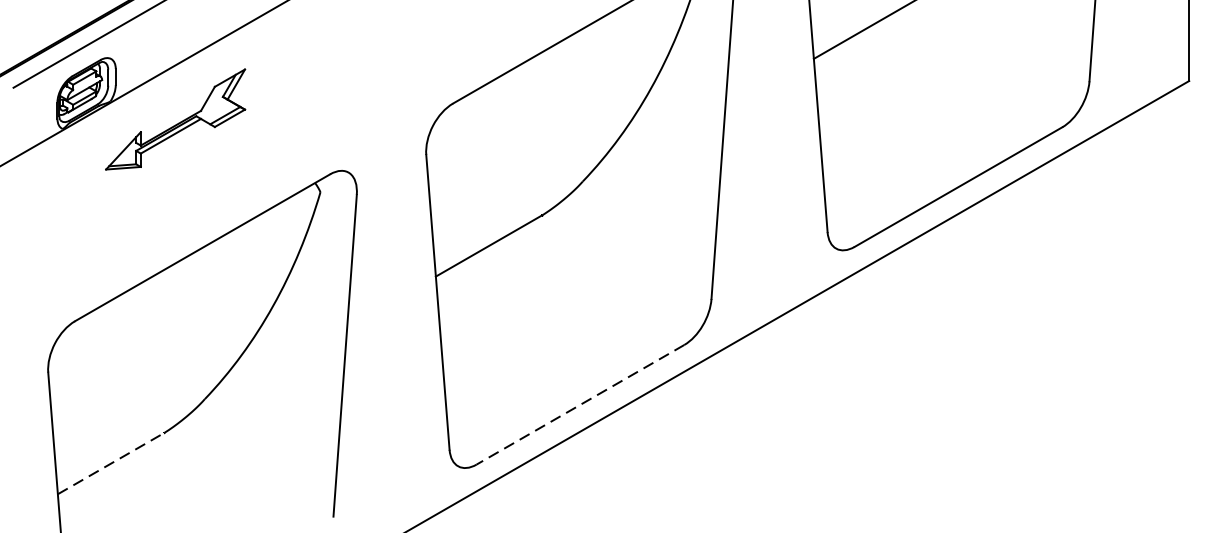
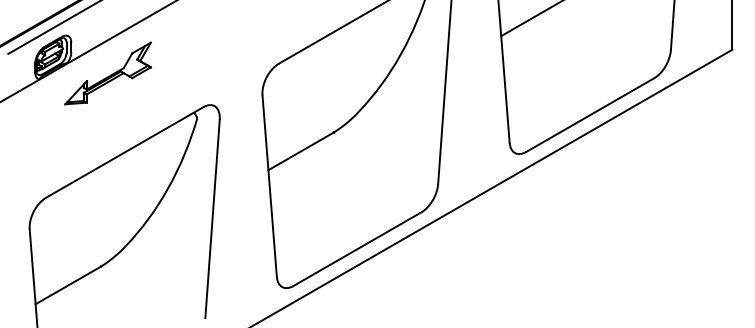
line: (580, 405) -> (357, 249), dashed -> solid
line: (111, 463) -> (68, 285), dashed -> solid

